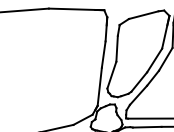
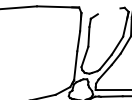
line: (143, 15) -> (108, 11), removed

